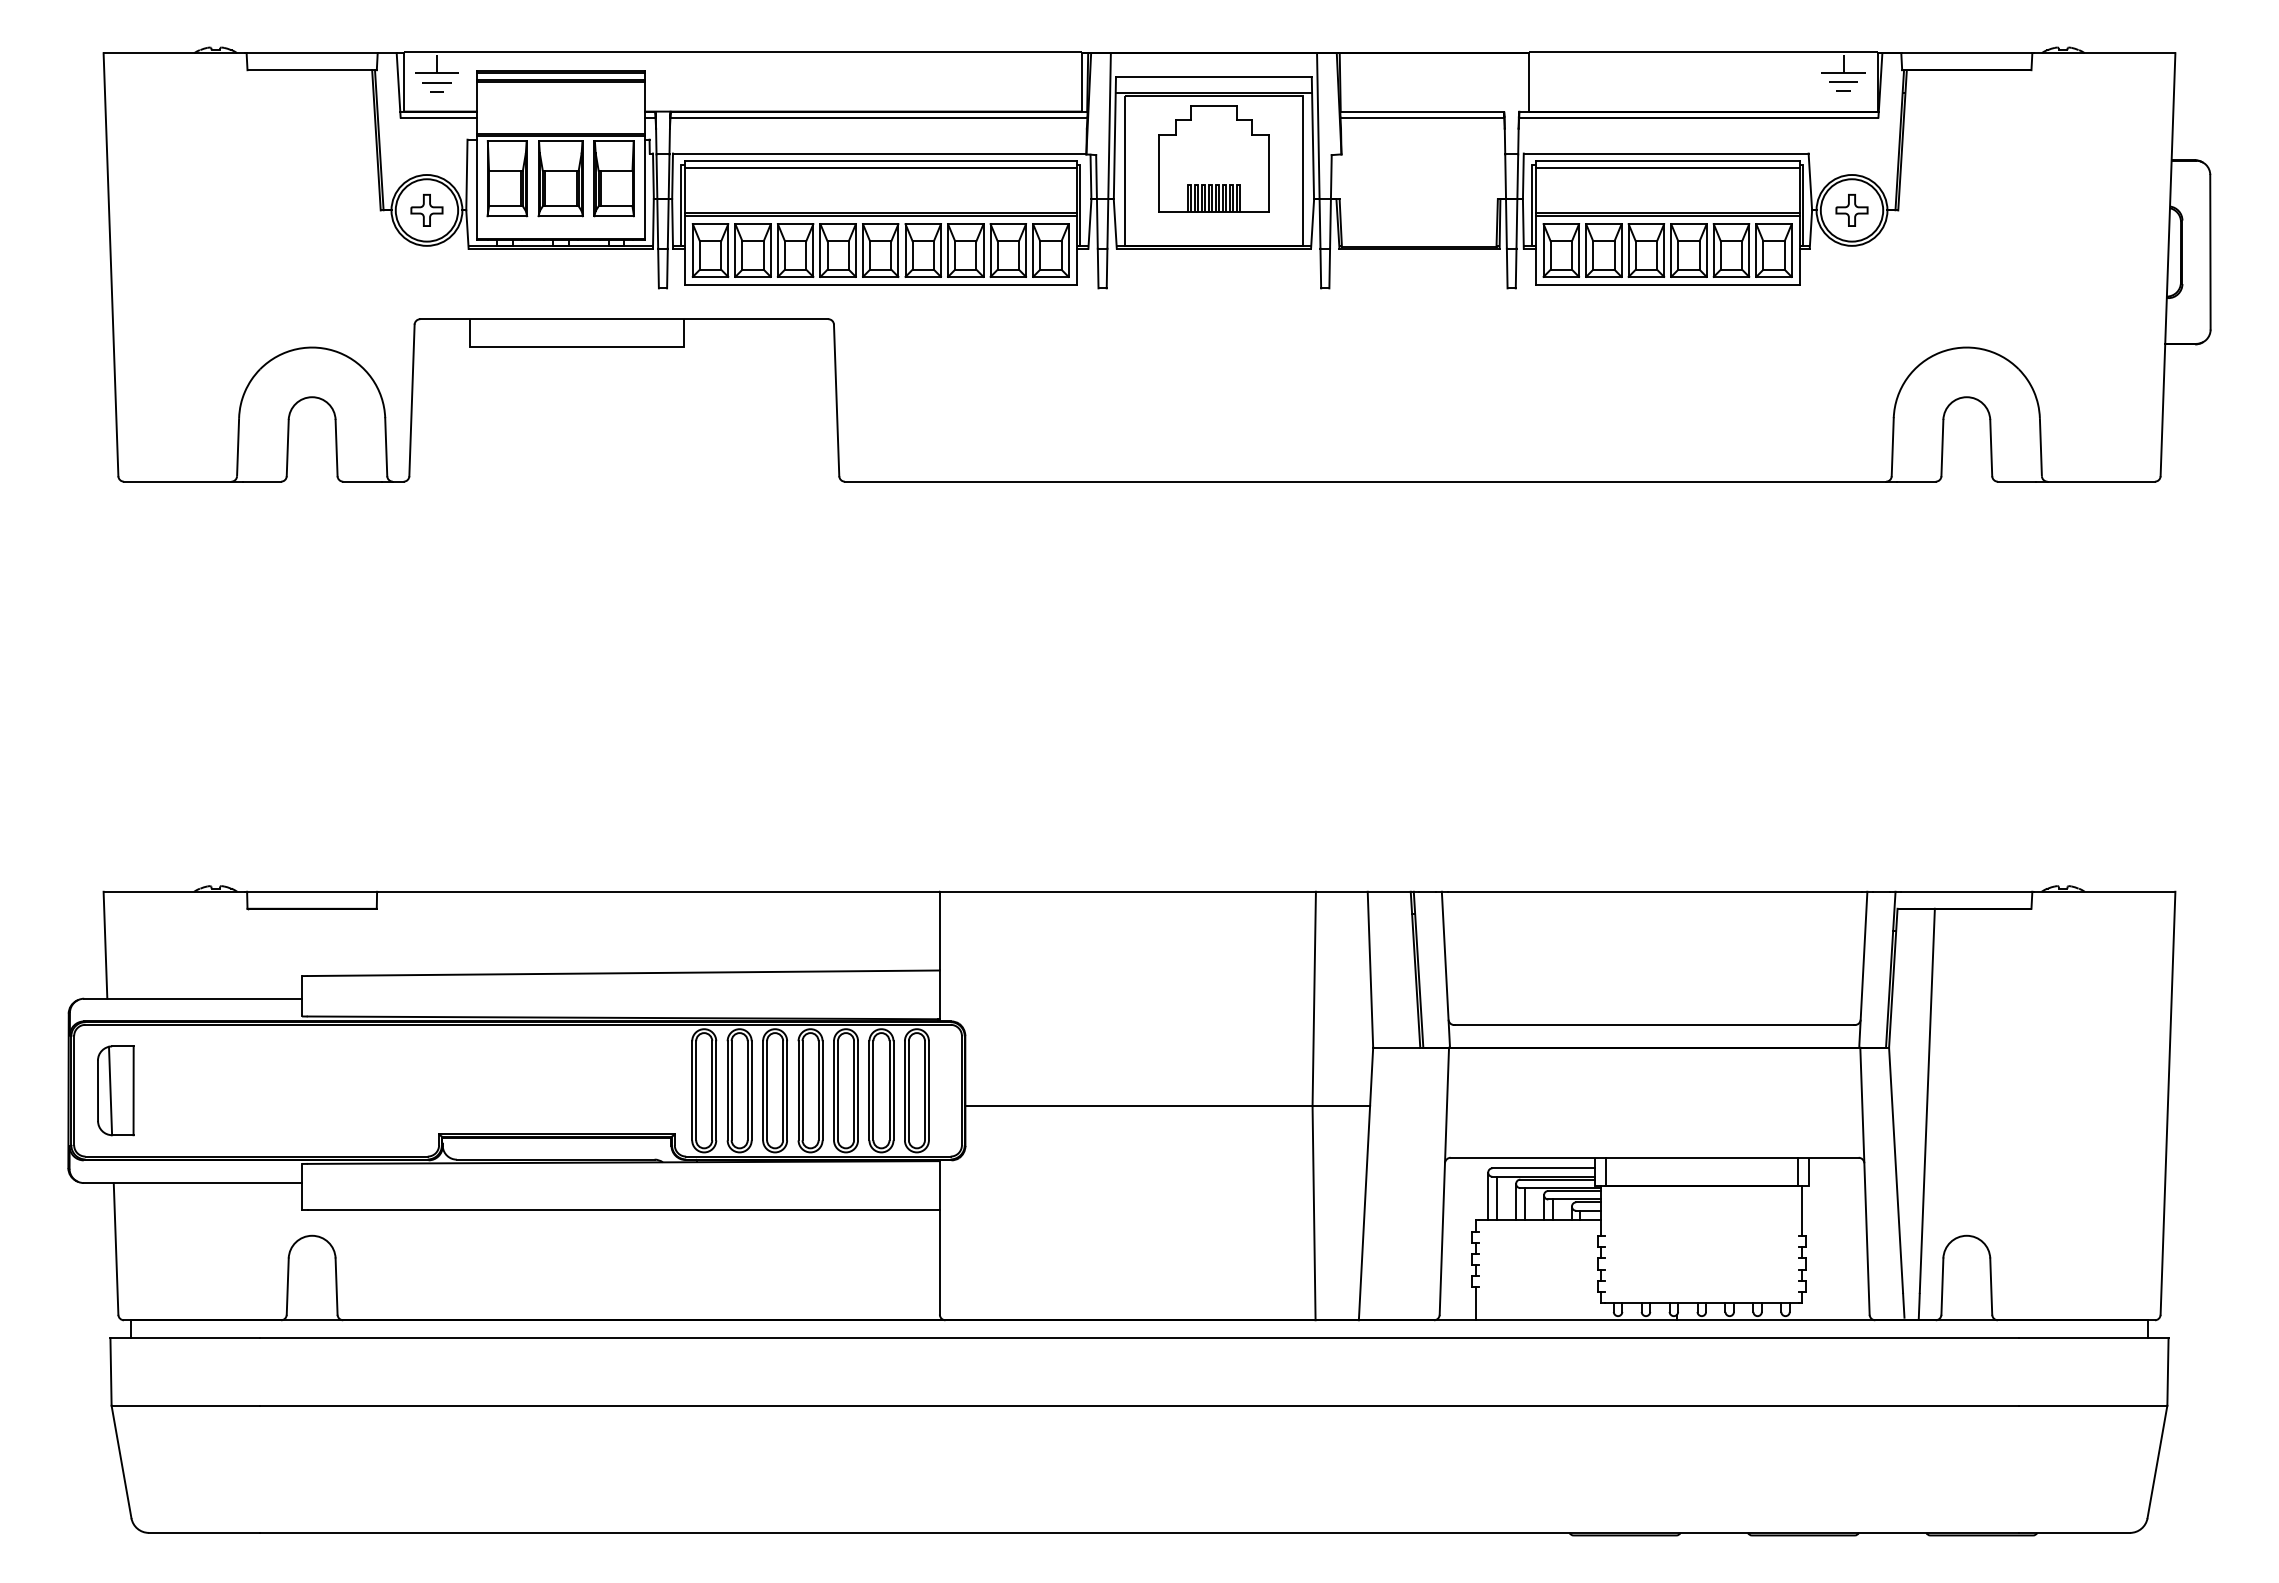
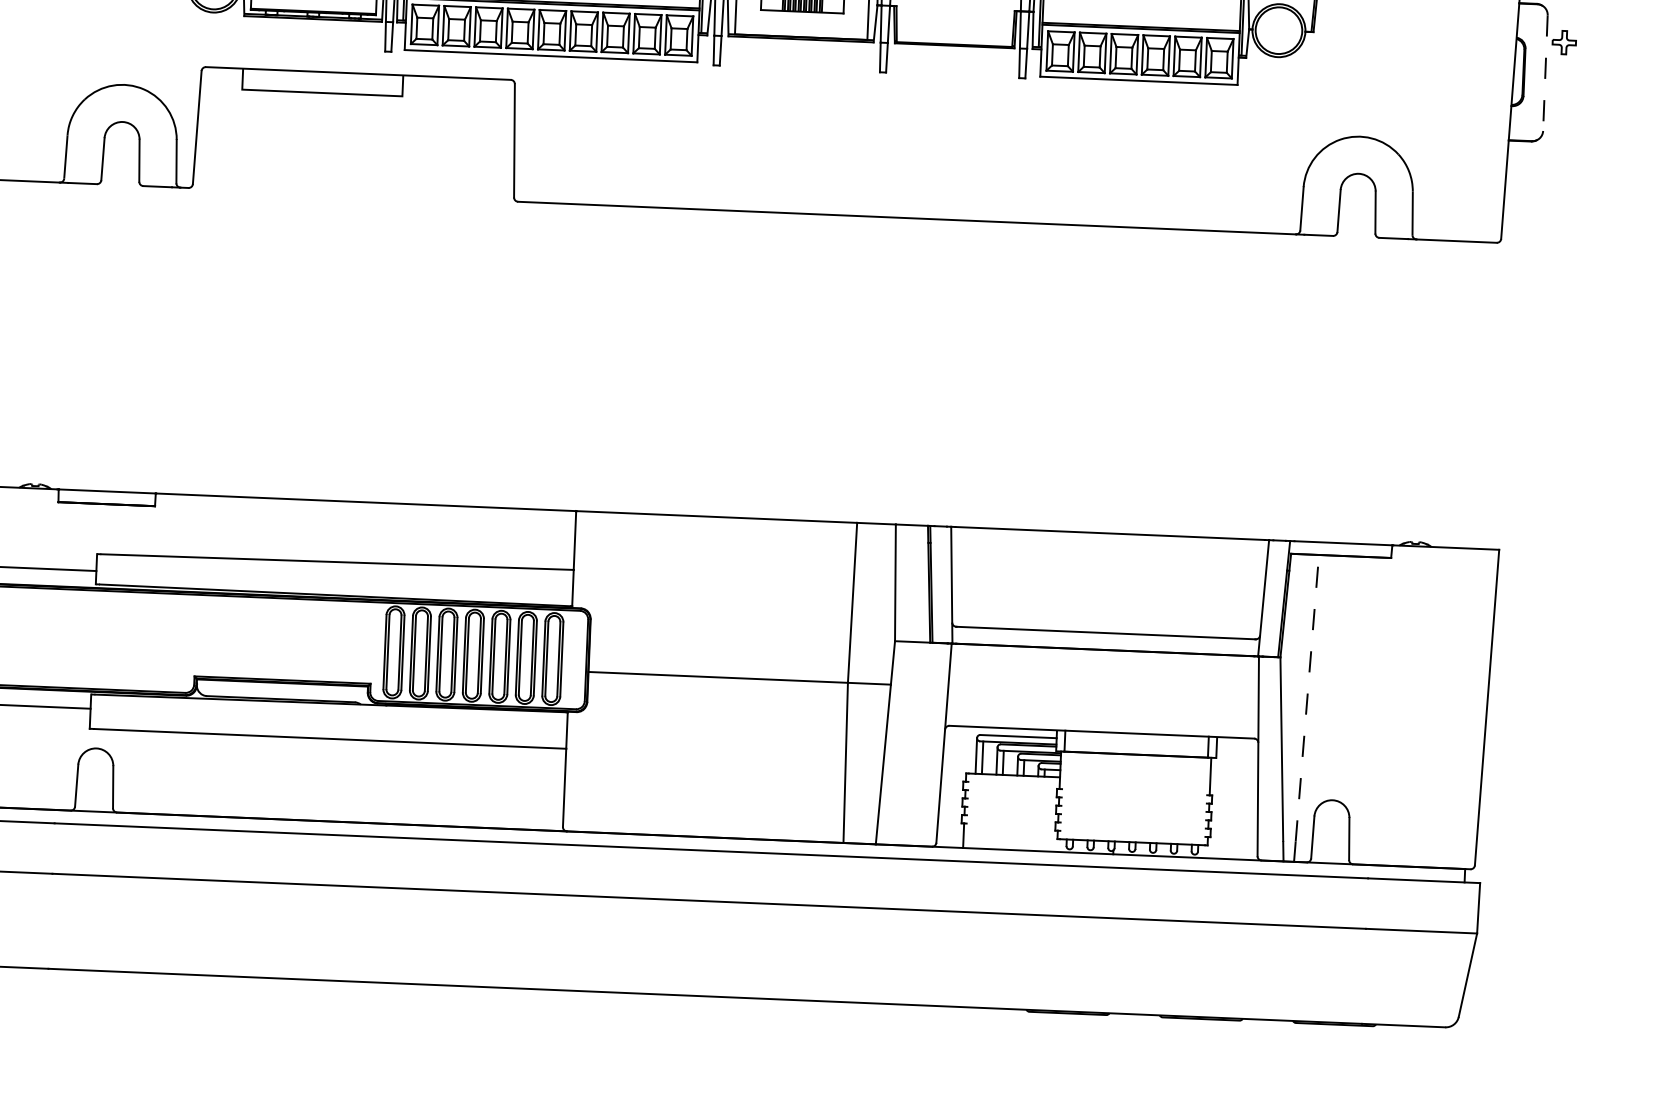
part: (1851, 210) -> (1563, 42), moved
line: (2210, 252) -> (1545, 73), solid -> dashed
line: (1927, 1100) -> (1307, 697), solid -> dashed

